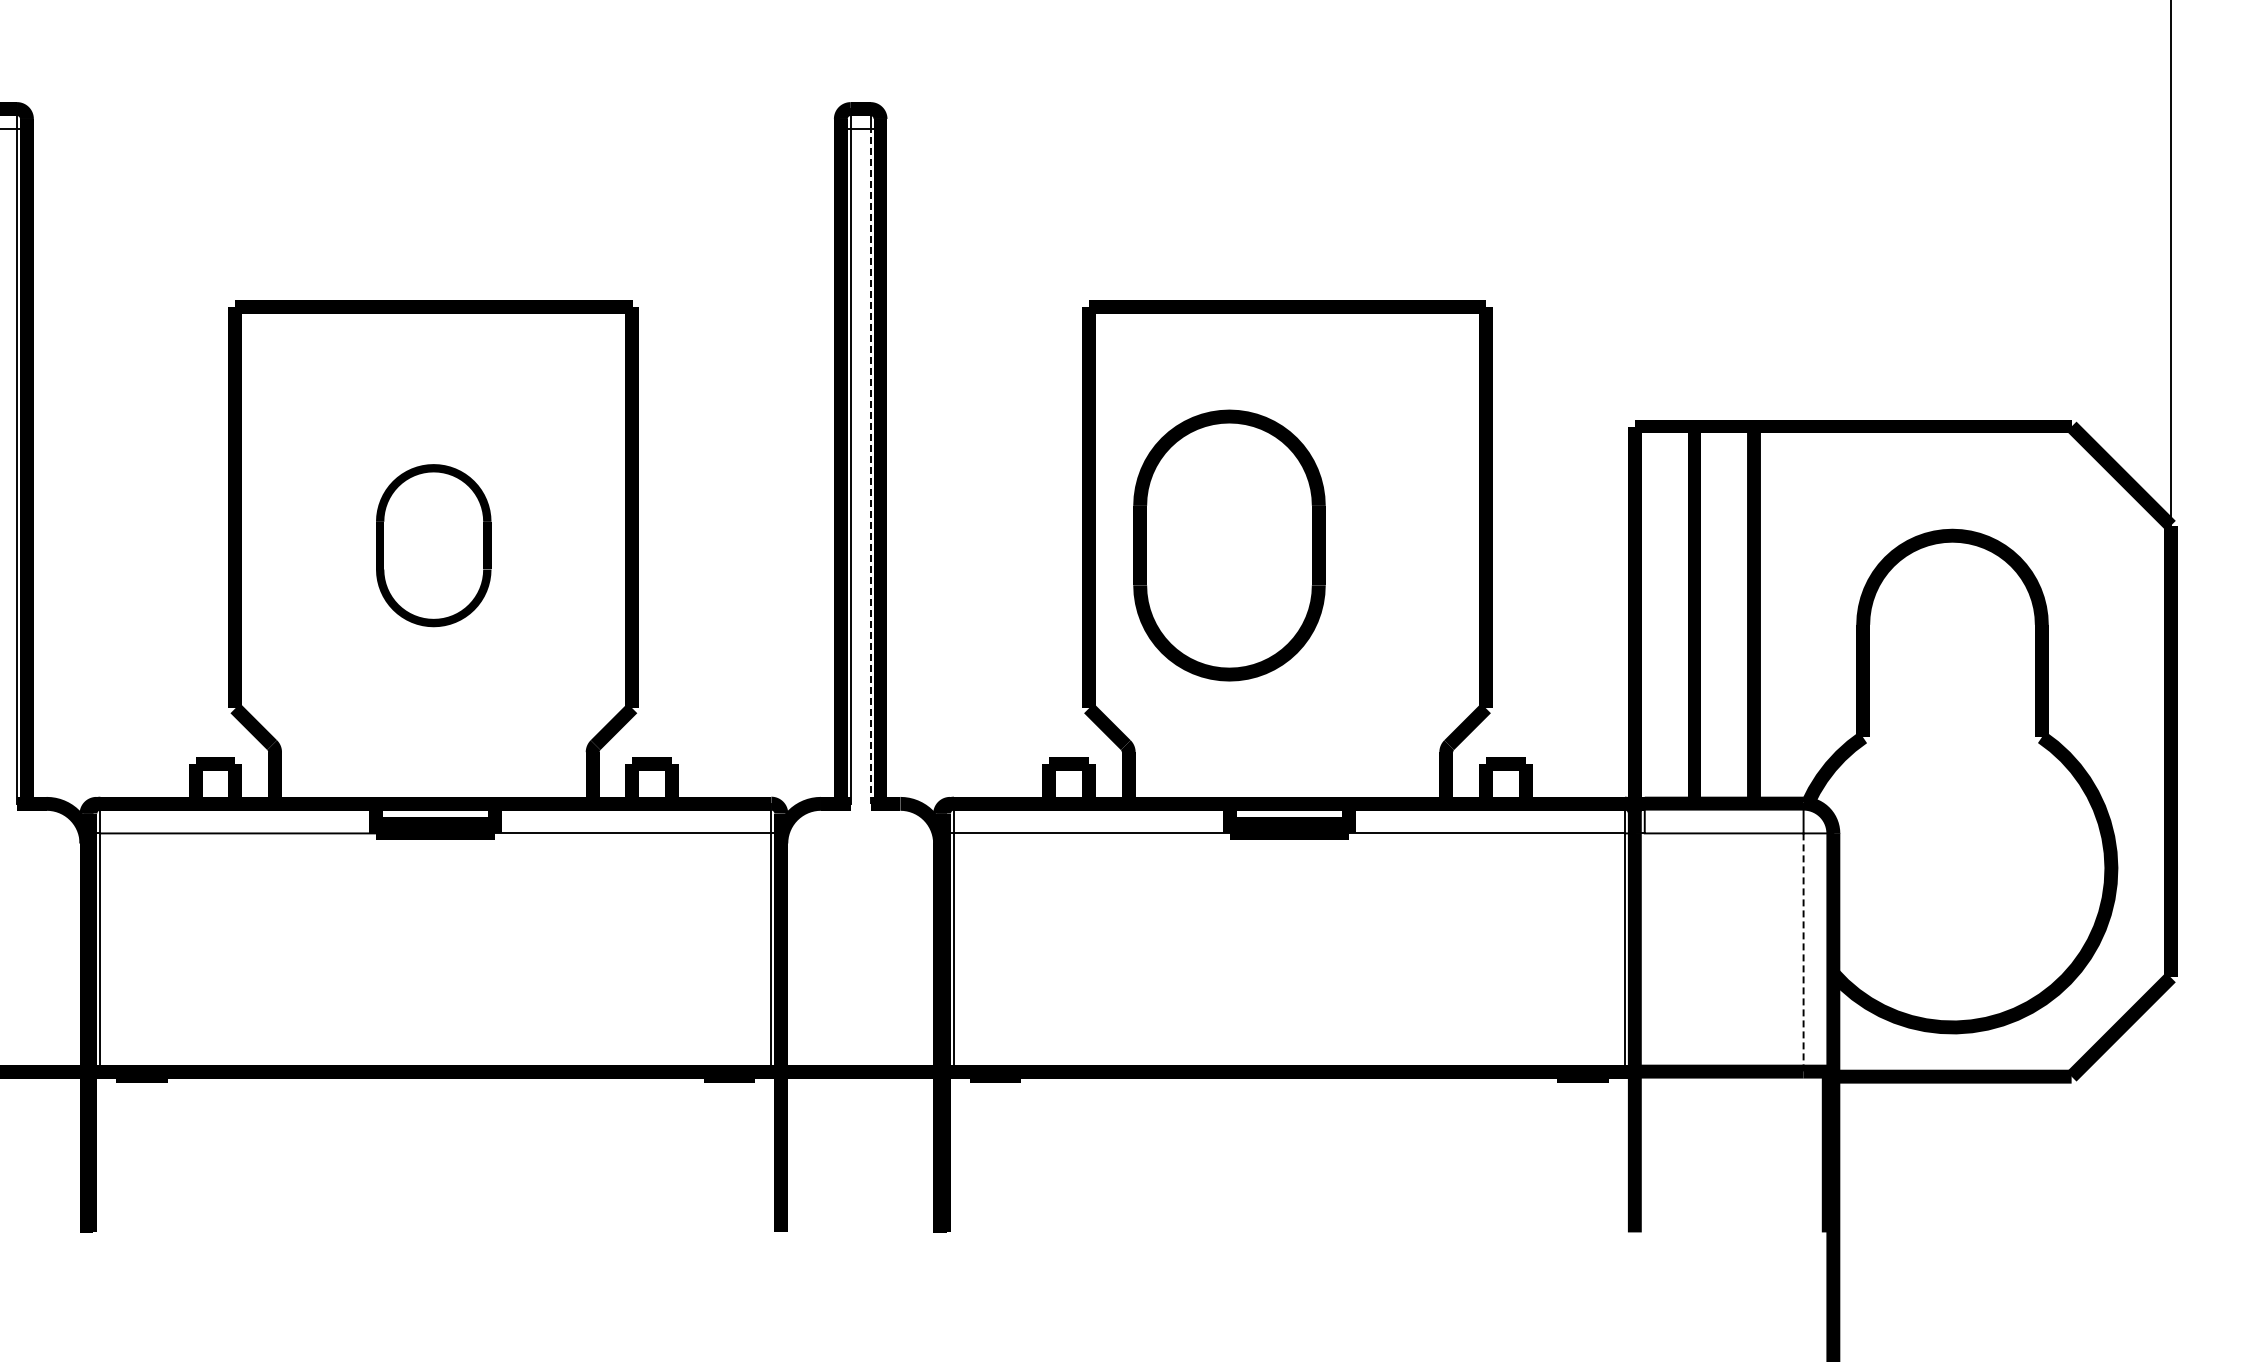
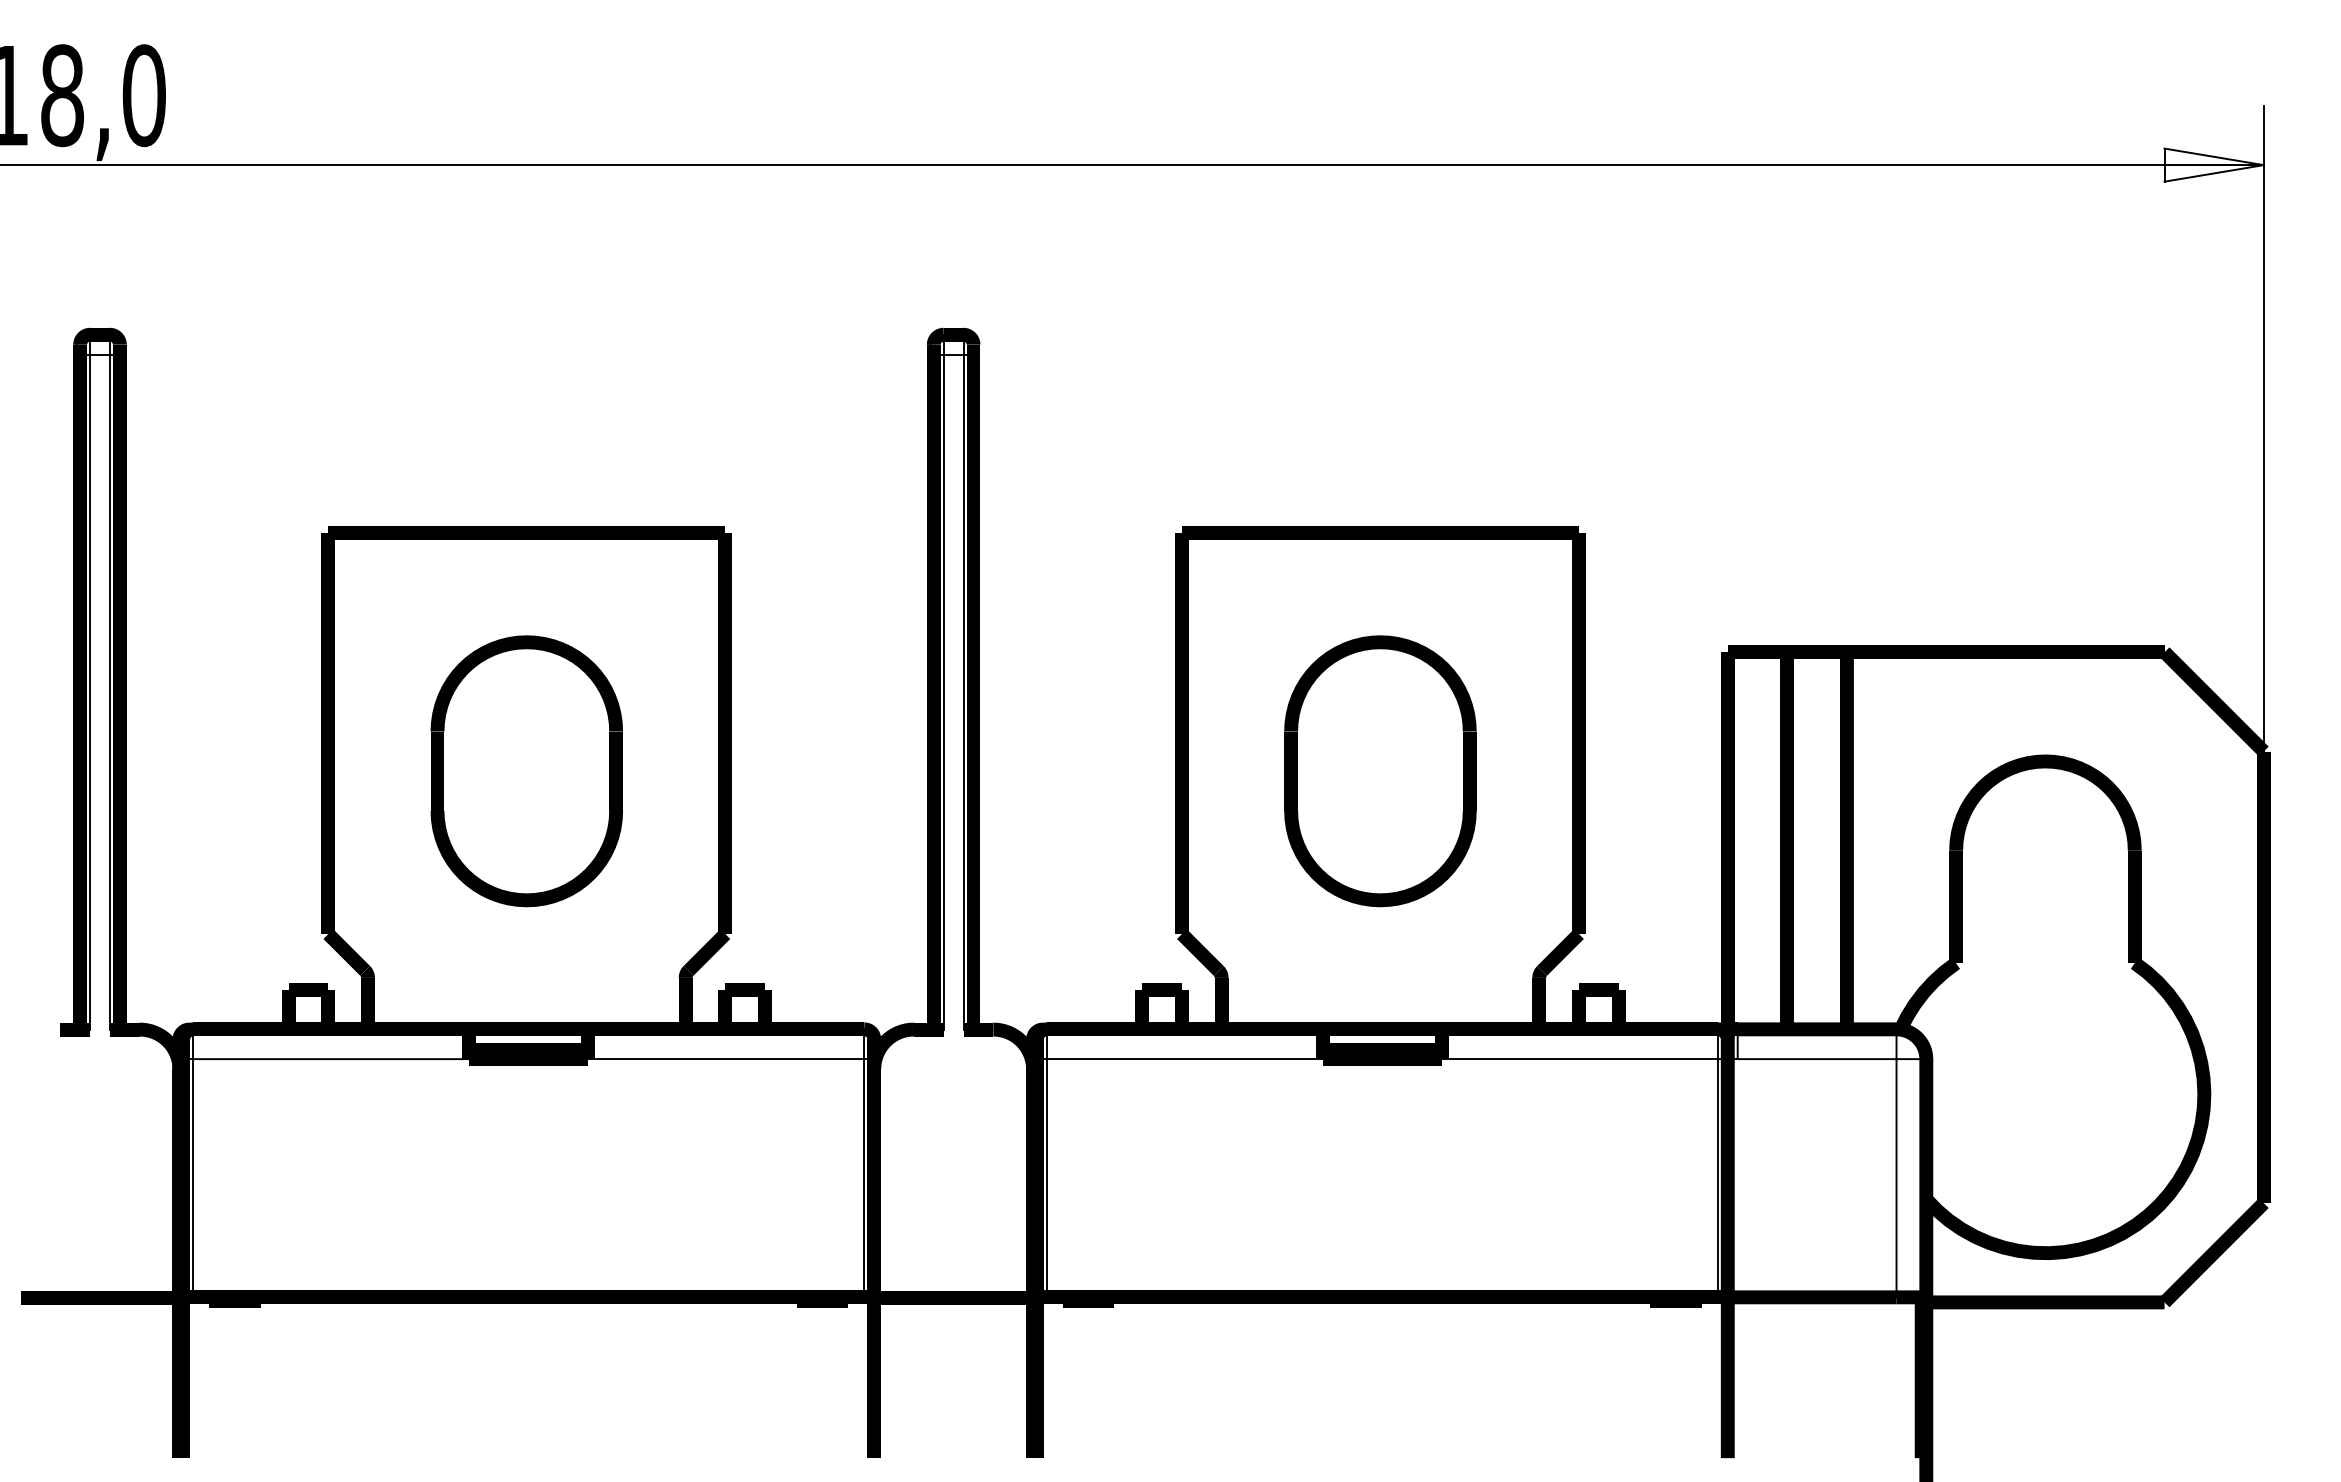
line: (870, 465) -> (963, 691), dashed -> solid
part: (433, 545) -> (526, 771), size x1.67
part: (1229, 545) -> (1380, 771), moved
line: (1803, 952) -> (1896, 1178), dashed -> solid

